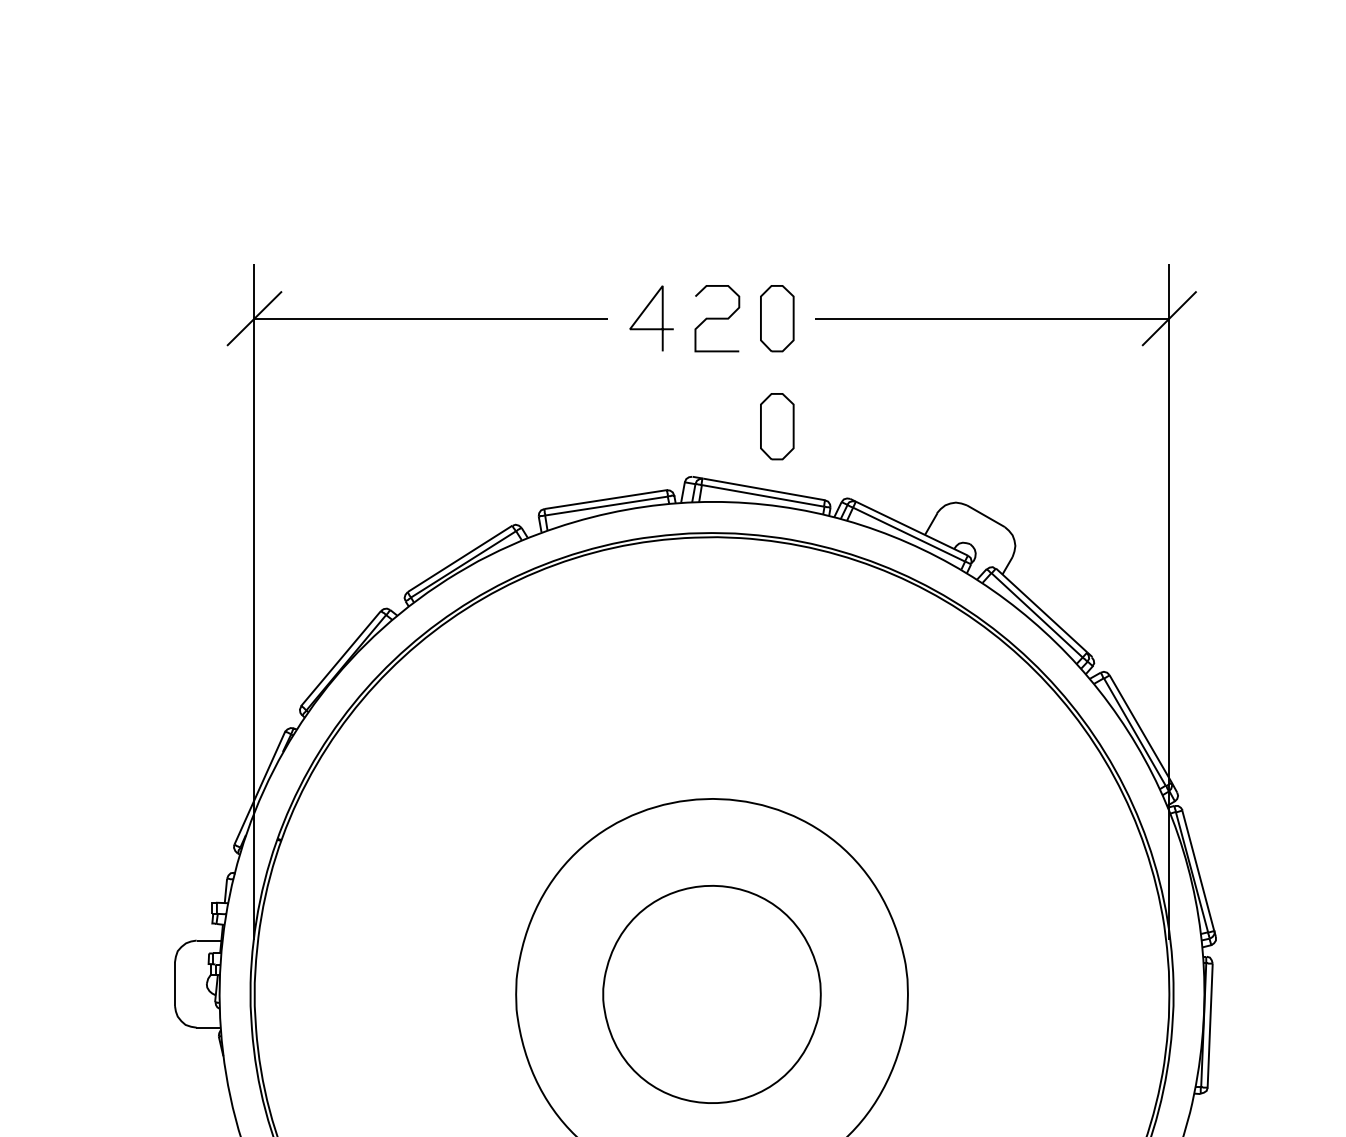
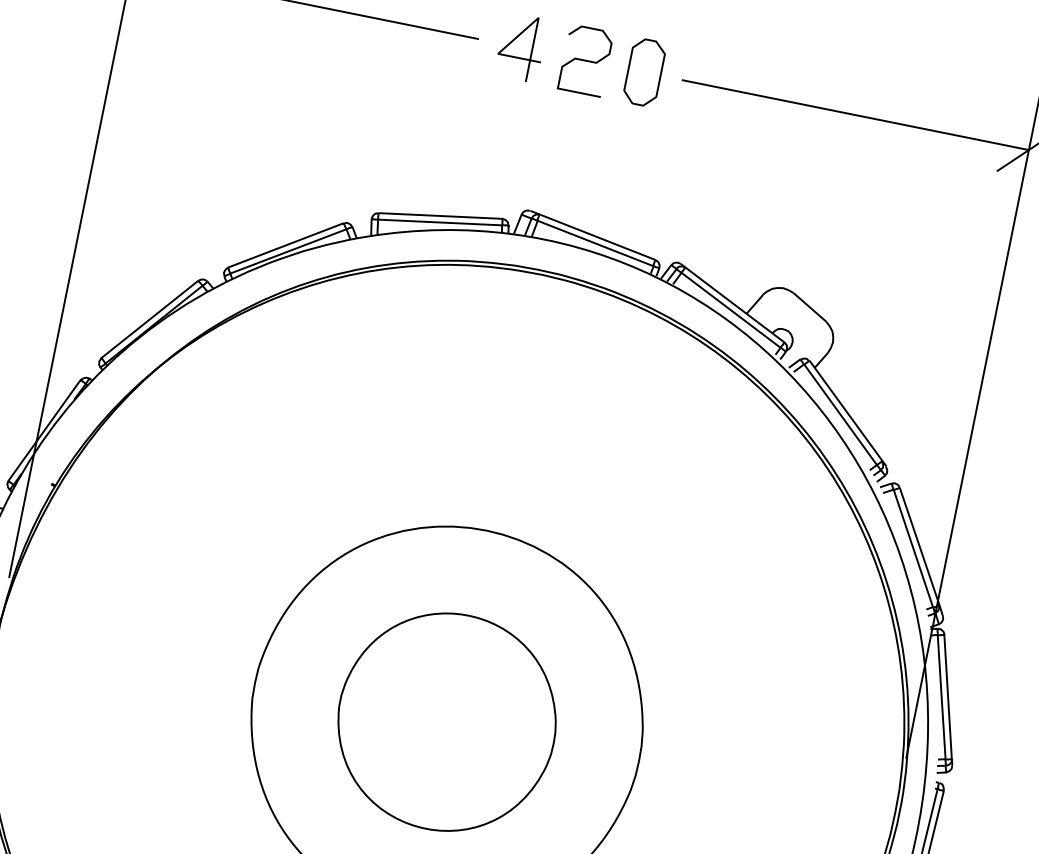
part: (777, 426) -> (623, 178), removed

